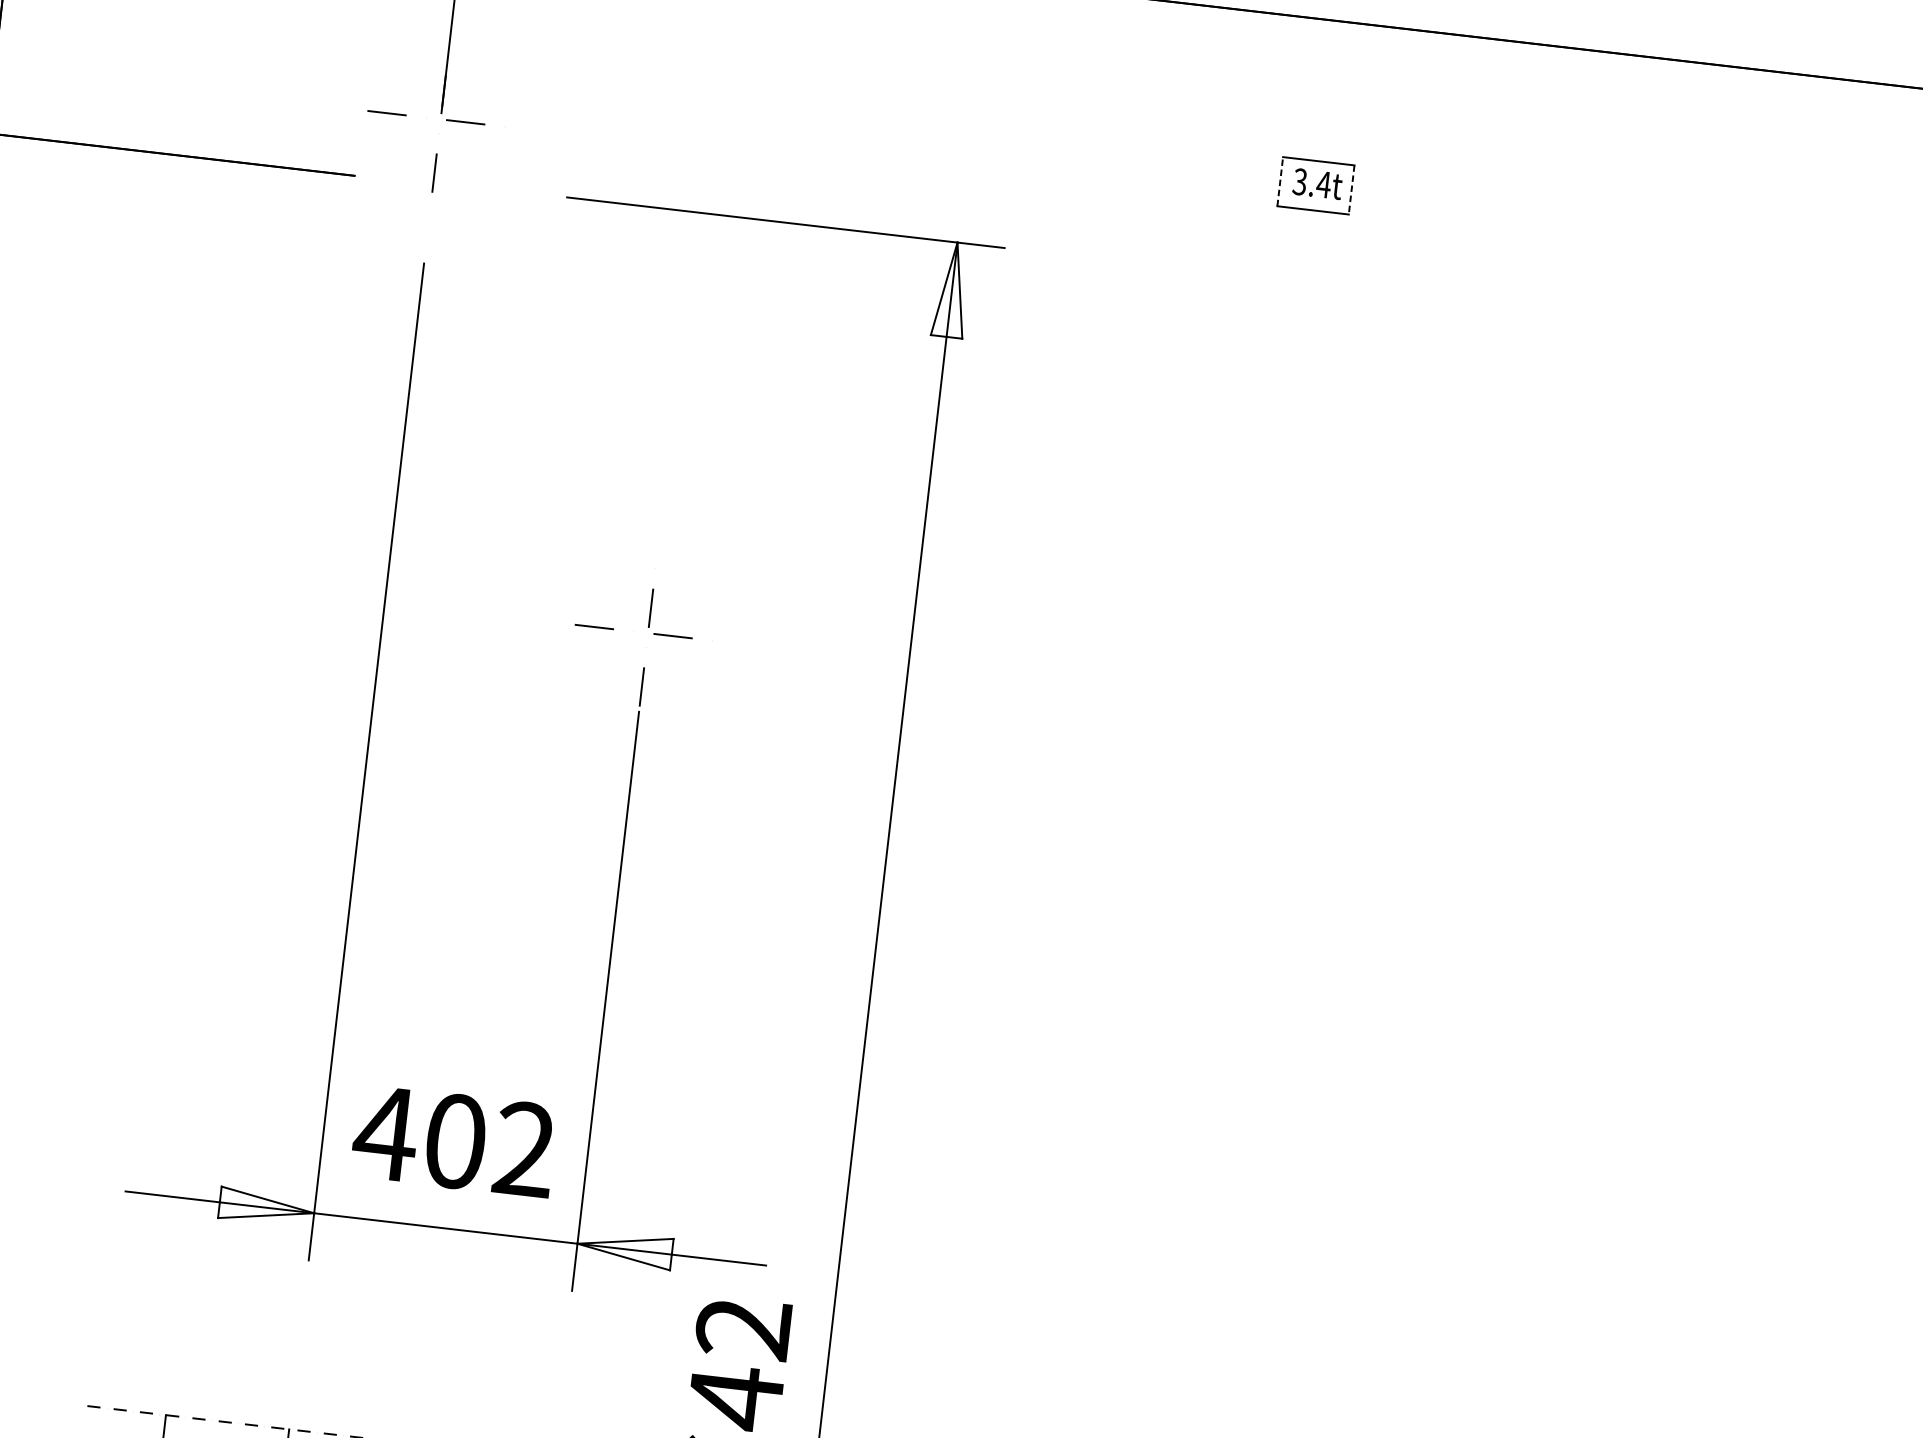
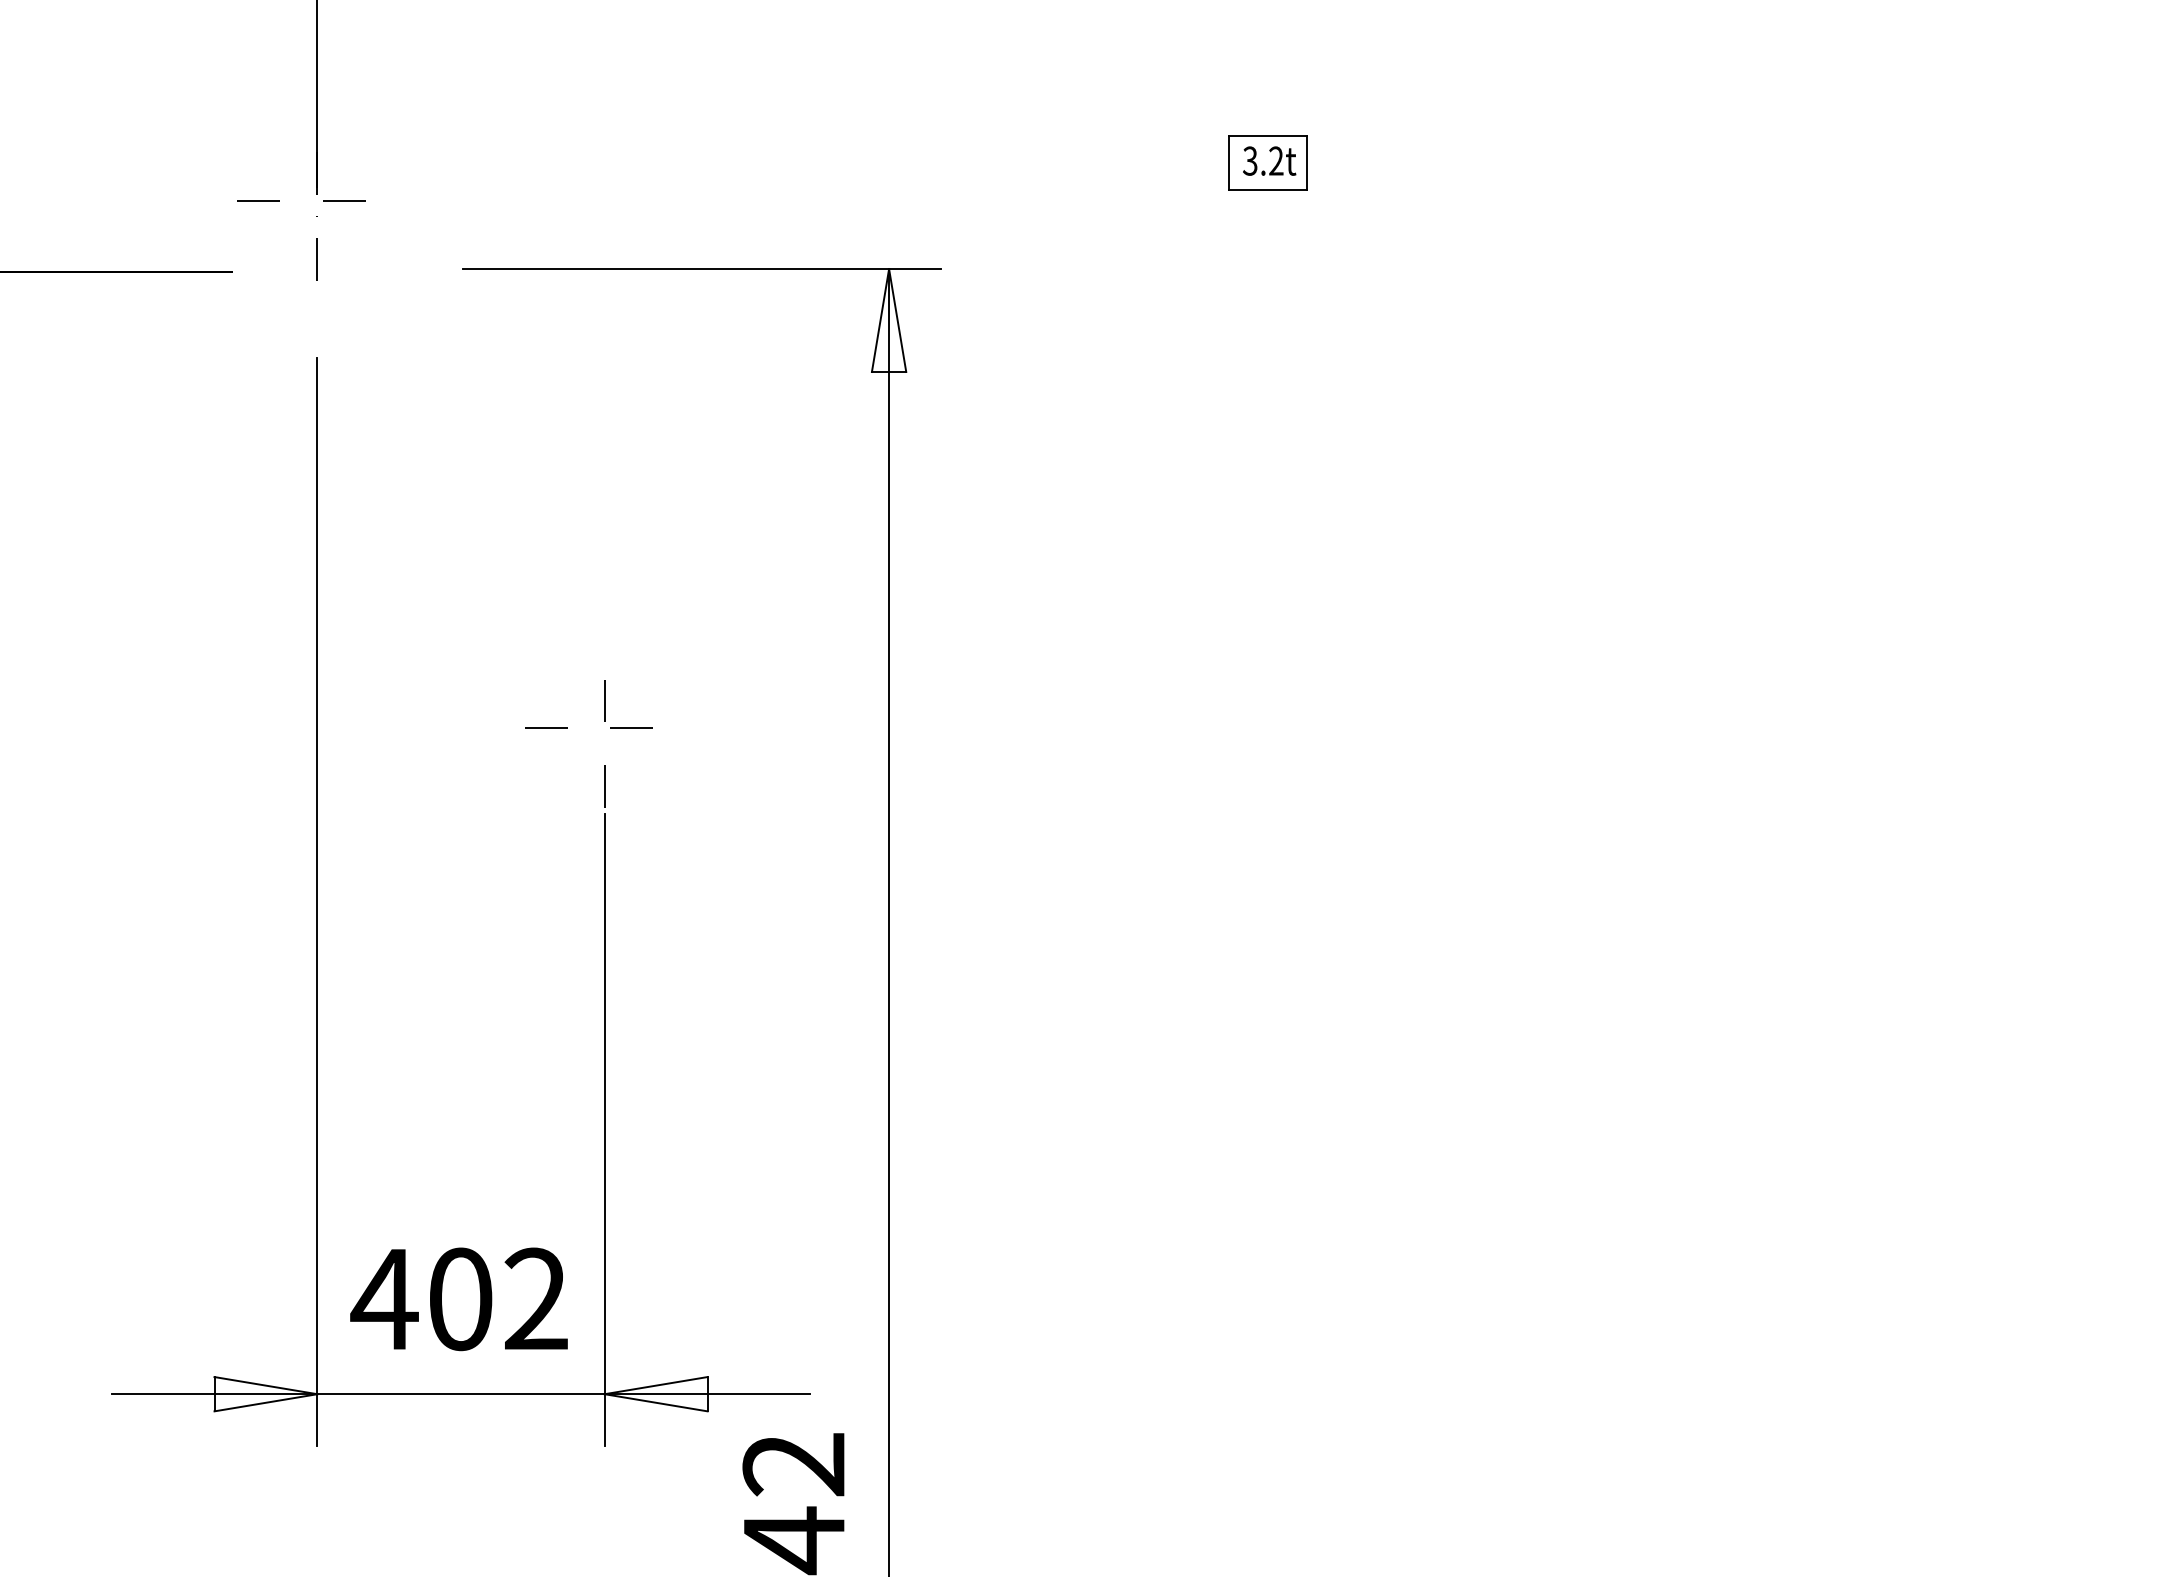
line: (1279, 181) -> (1228, 163), dashed -> solid
text: (1324, 184) -> (1276, 160), 3.4t -> 3.2t
line: (1351, 190) -> (1306, 163), dashed -> solid

